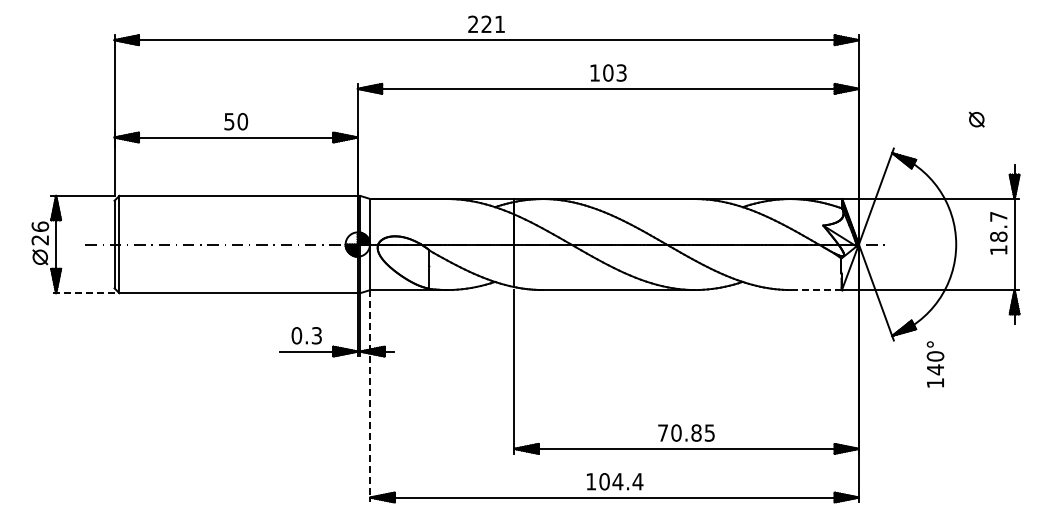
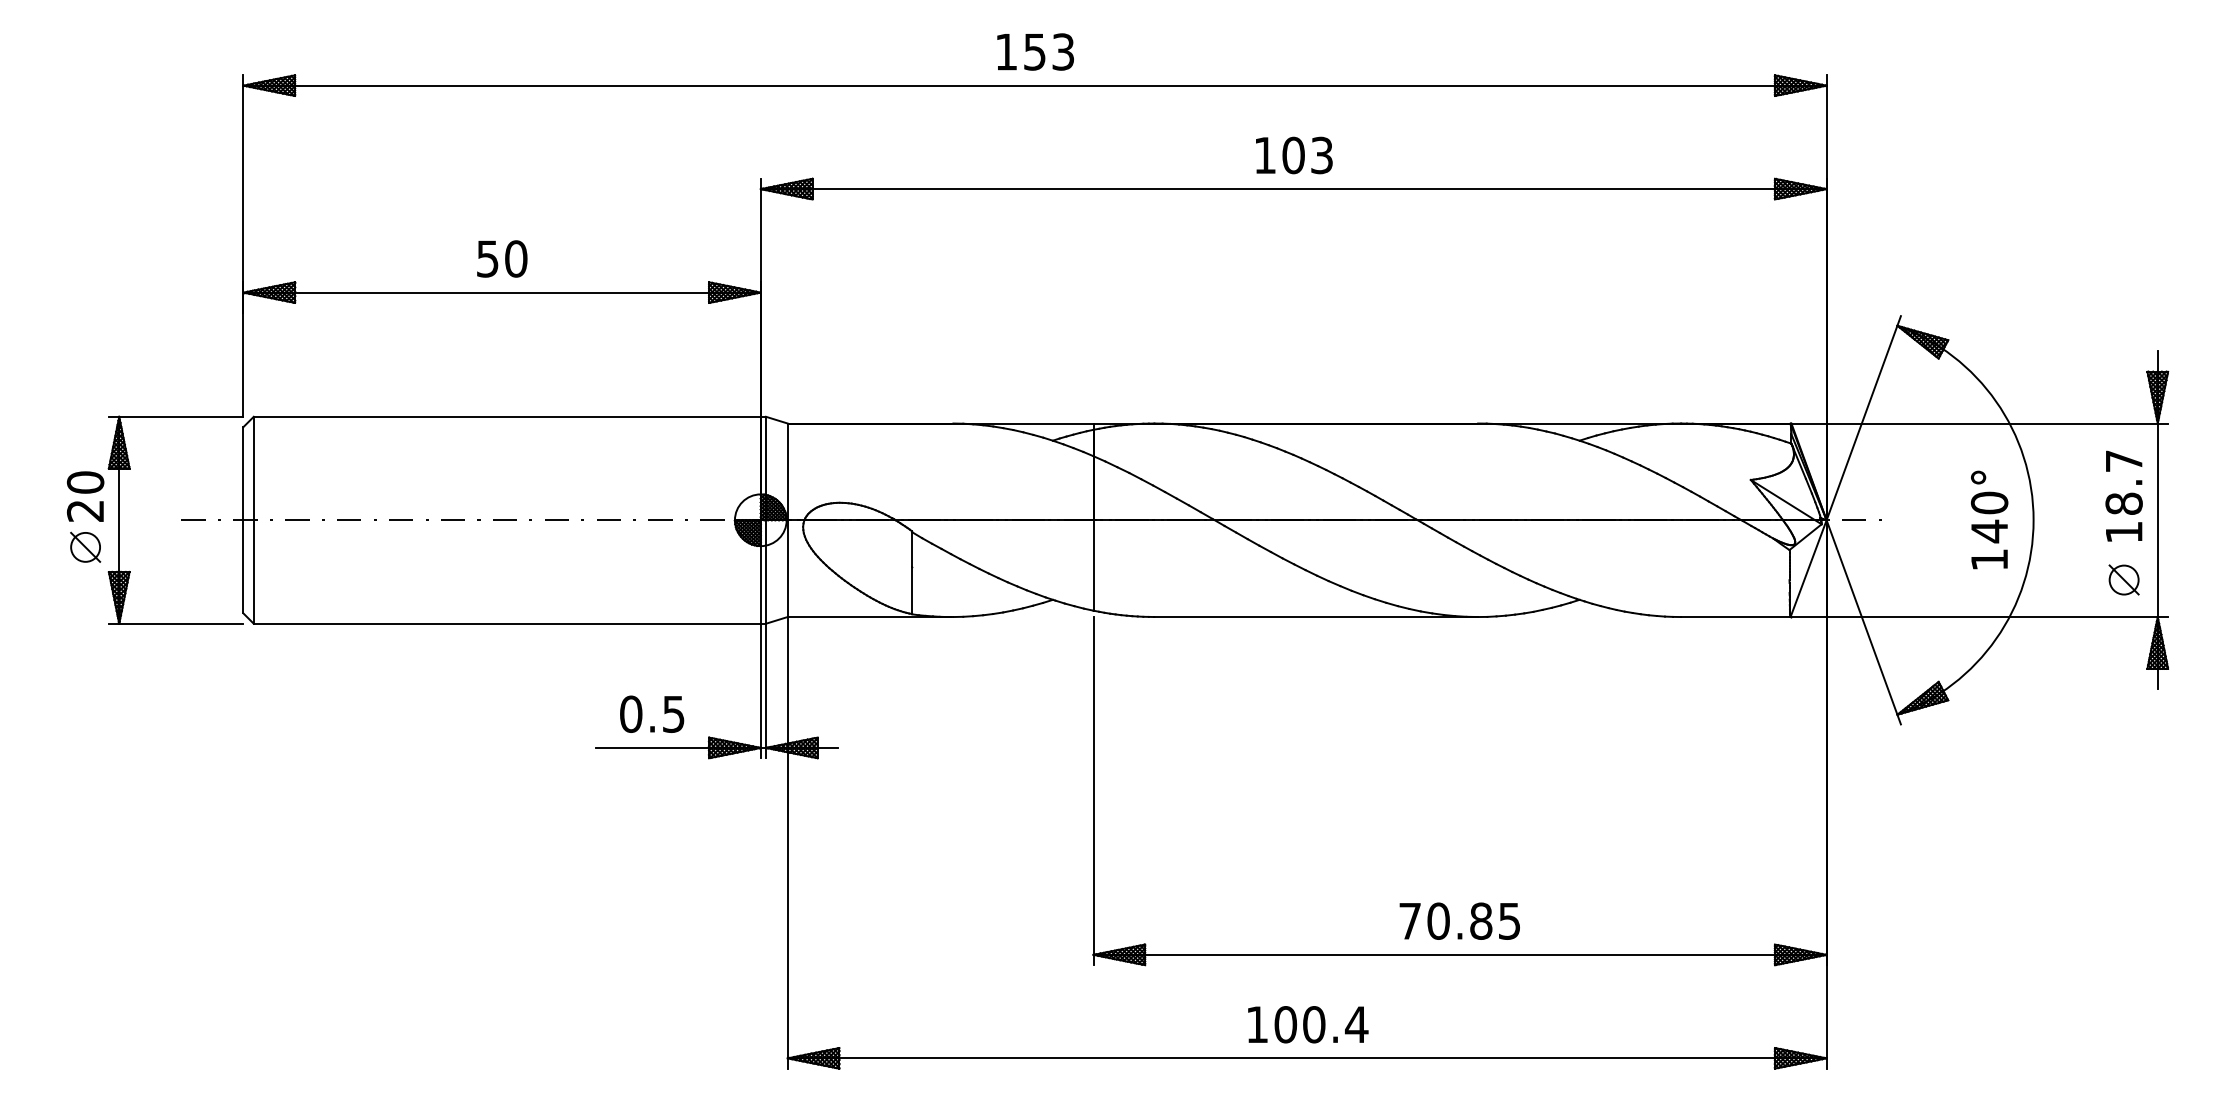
text: (486, 24) -> (1034, 52), 221 -> 153
part: (976, 119) -> (2123, 579), moved
text: (39, 226) -> (83, 481), 26 -> 20
line: (816, 290) -> (1736, 617), dashed -> solid
line: (82, 293) -> (175, 624), dashed -> solid
text: (316, 335) -> (672, 713), 0.3 -> 0.5
text: (935, 364) -> (1989, 520), moved
line: (370, 396) -> (787, 843), dashed -> solid
text: (617, 481) -> (1313, 1024), 104.4 -> 100.4

